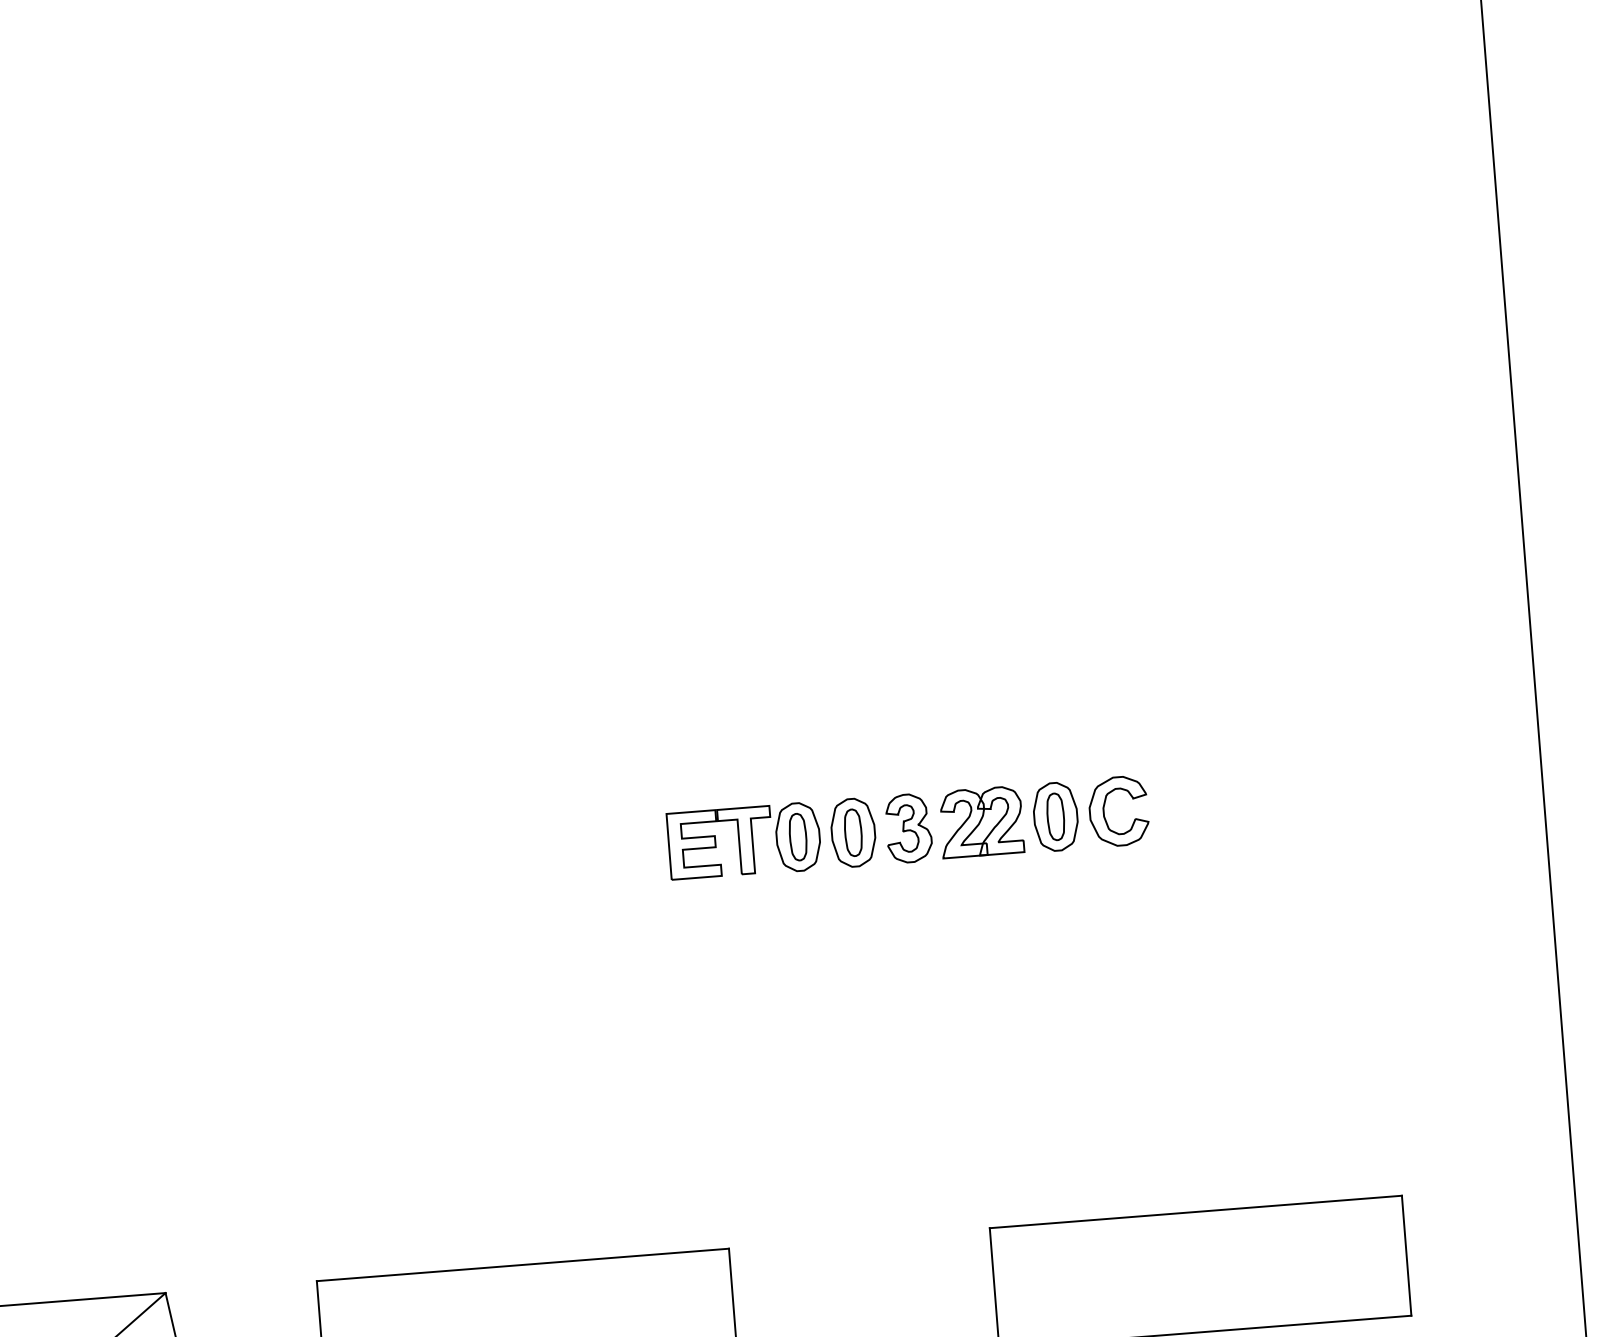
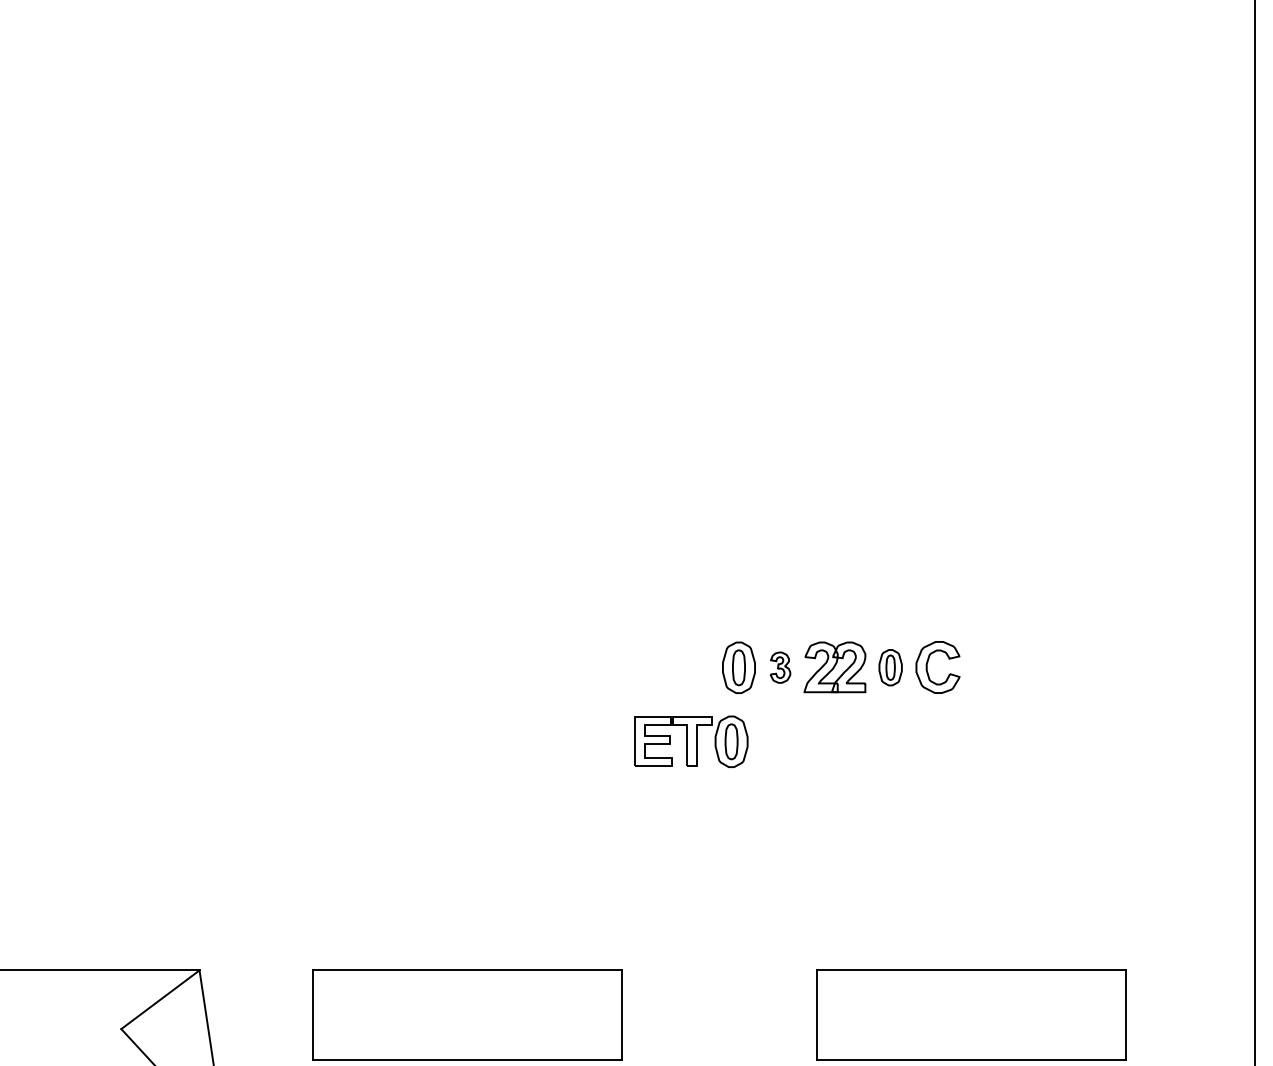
part: (1055, 816) -> (890, 667), size x0.7
part: (908, 828) -> (780, 667), size x0.6
part: (744, 840) -> (691, 741), moved

